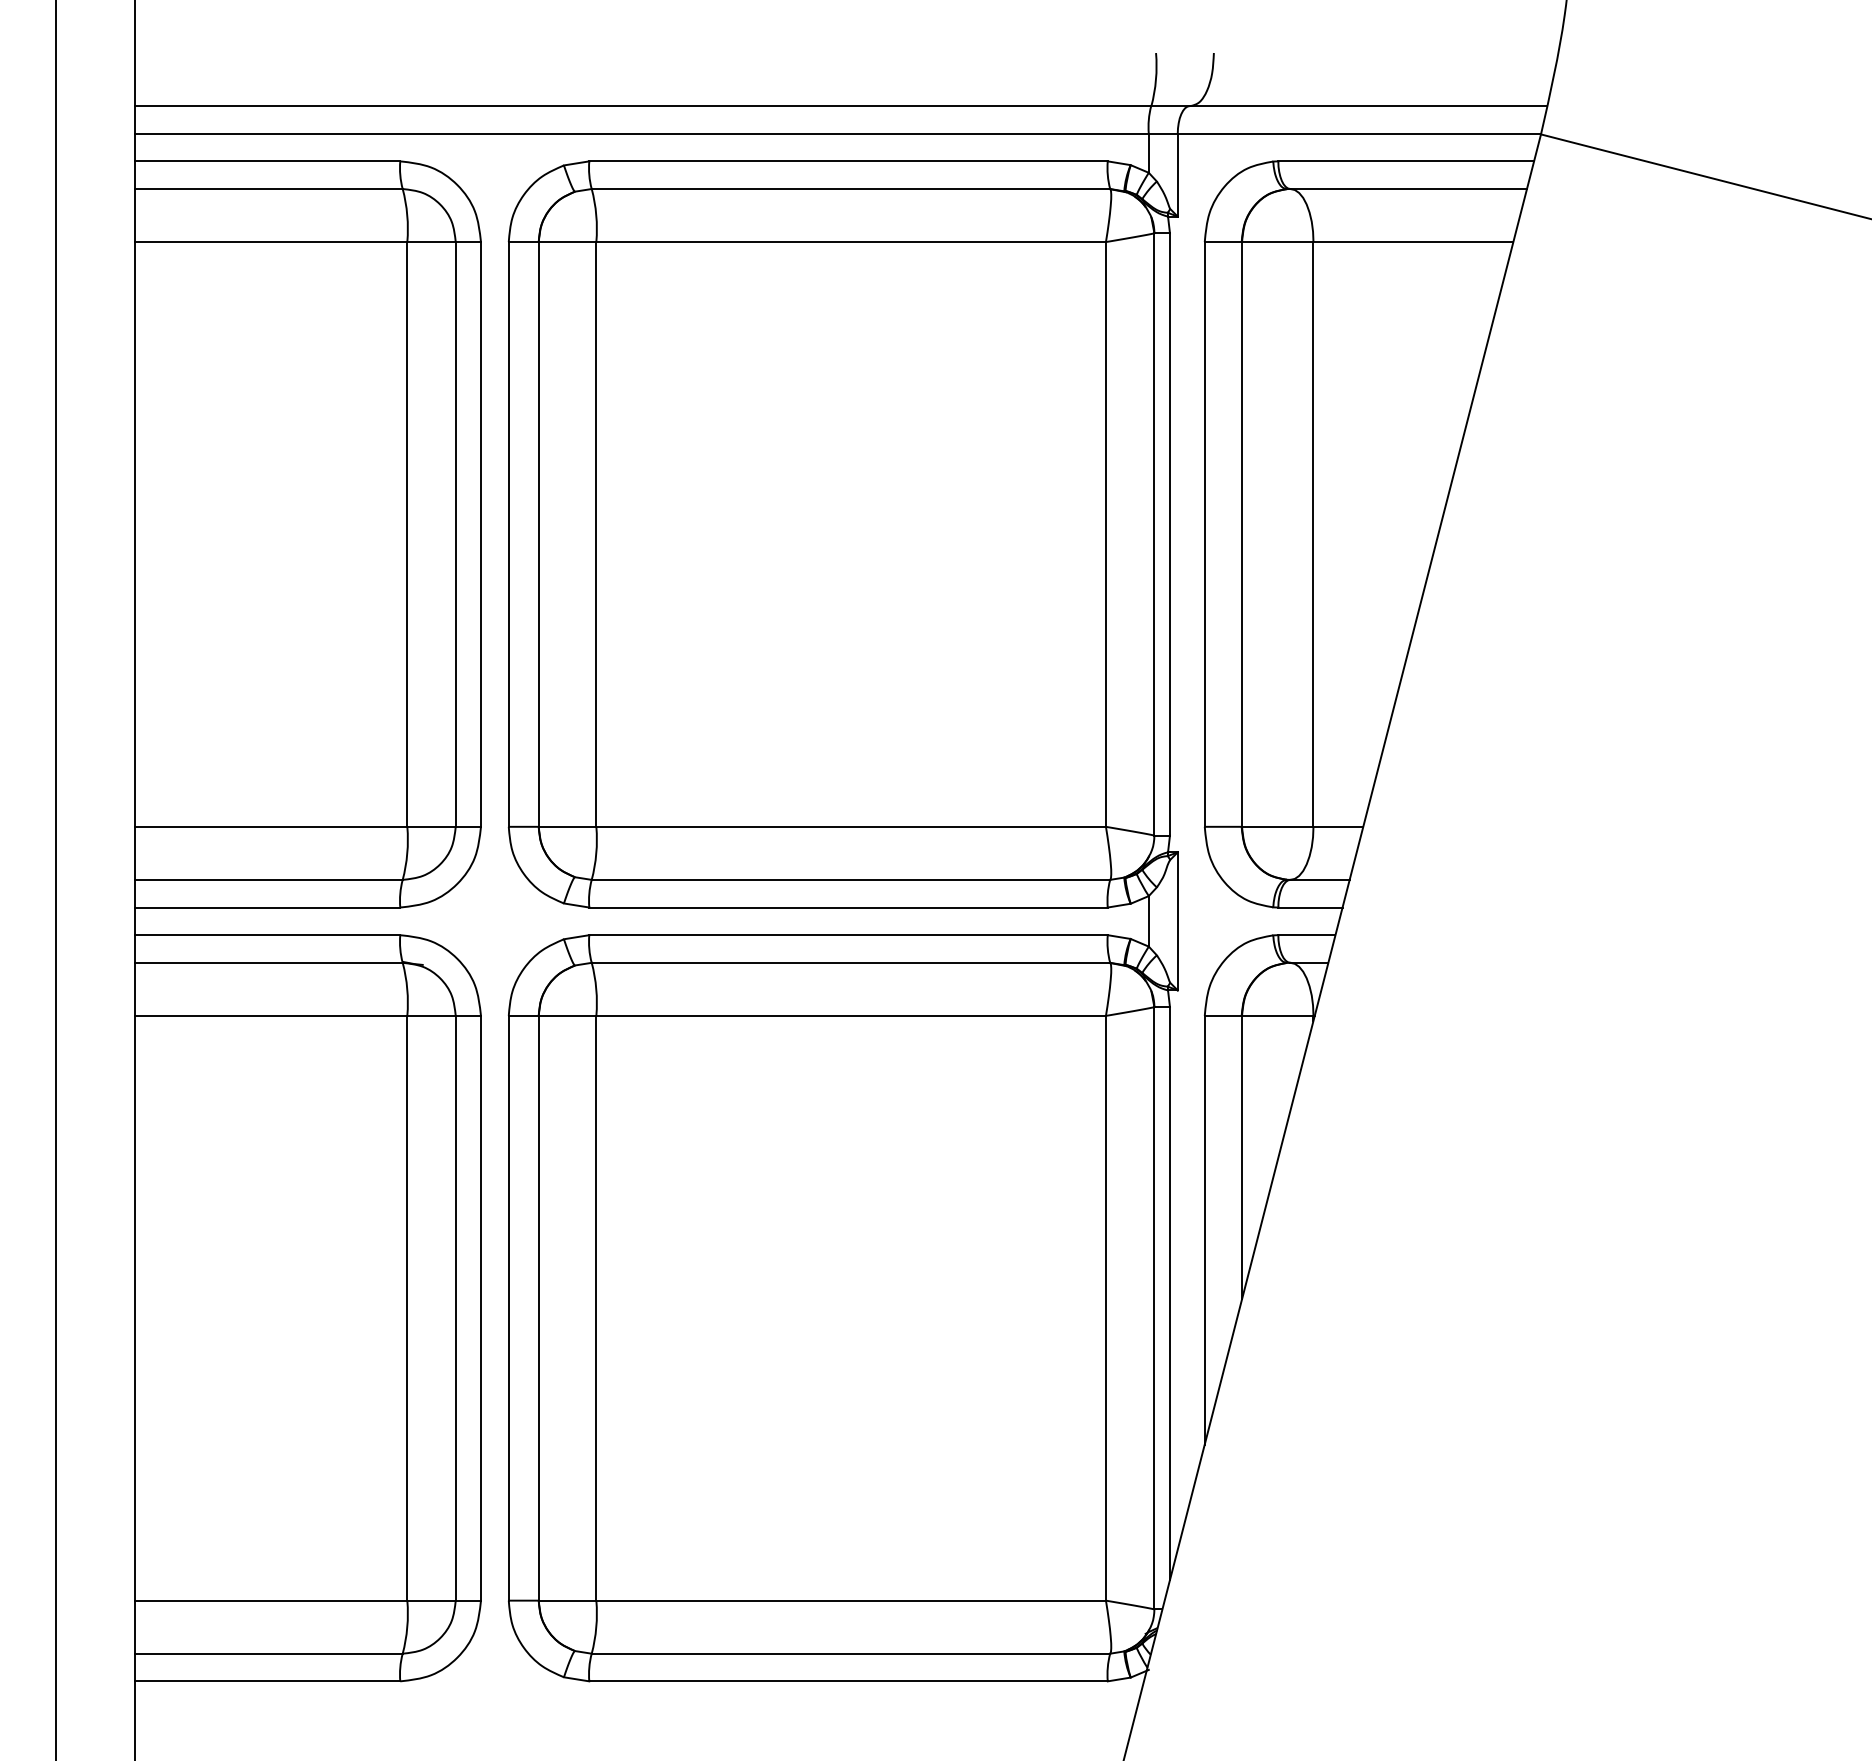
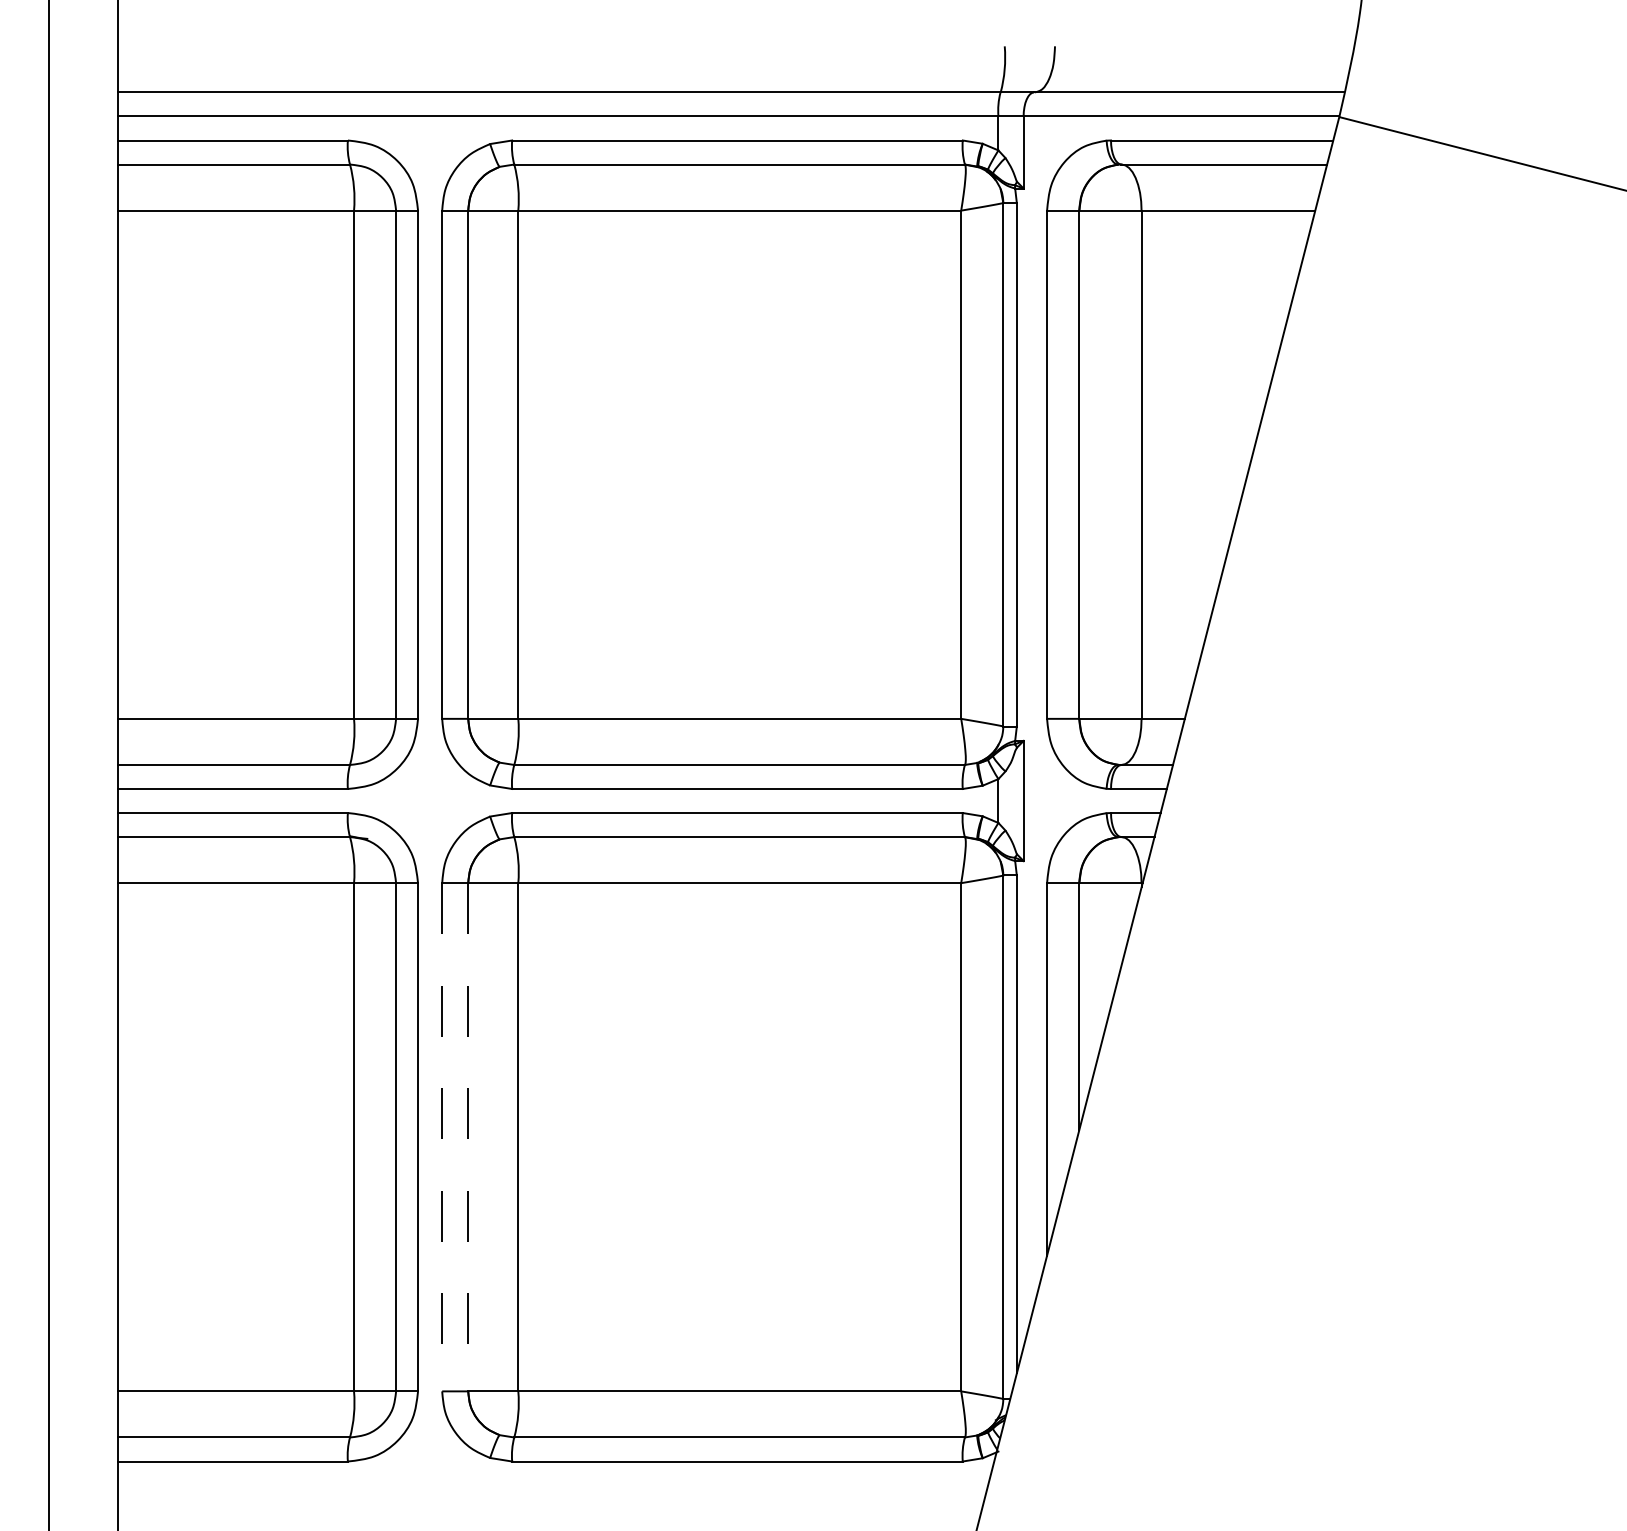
line: (508, 1308) -> (441, 1137), solid -> dashed
line: (538, 1308) -> (468, 1137), solid -> dashed

